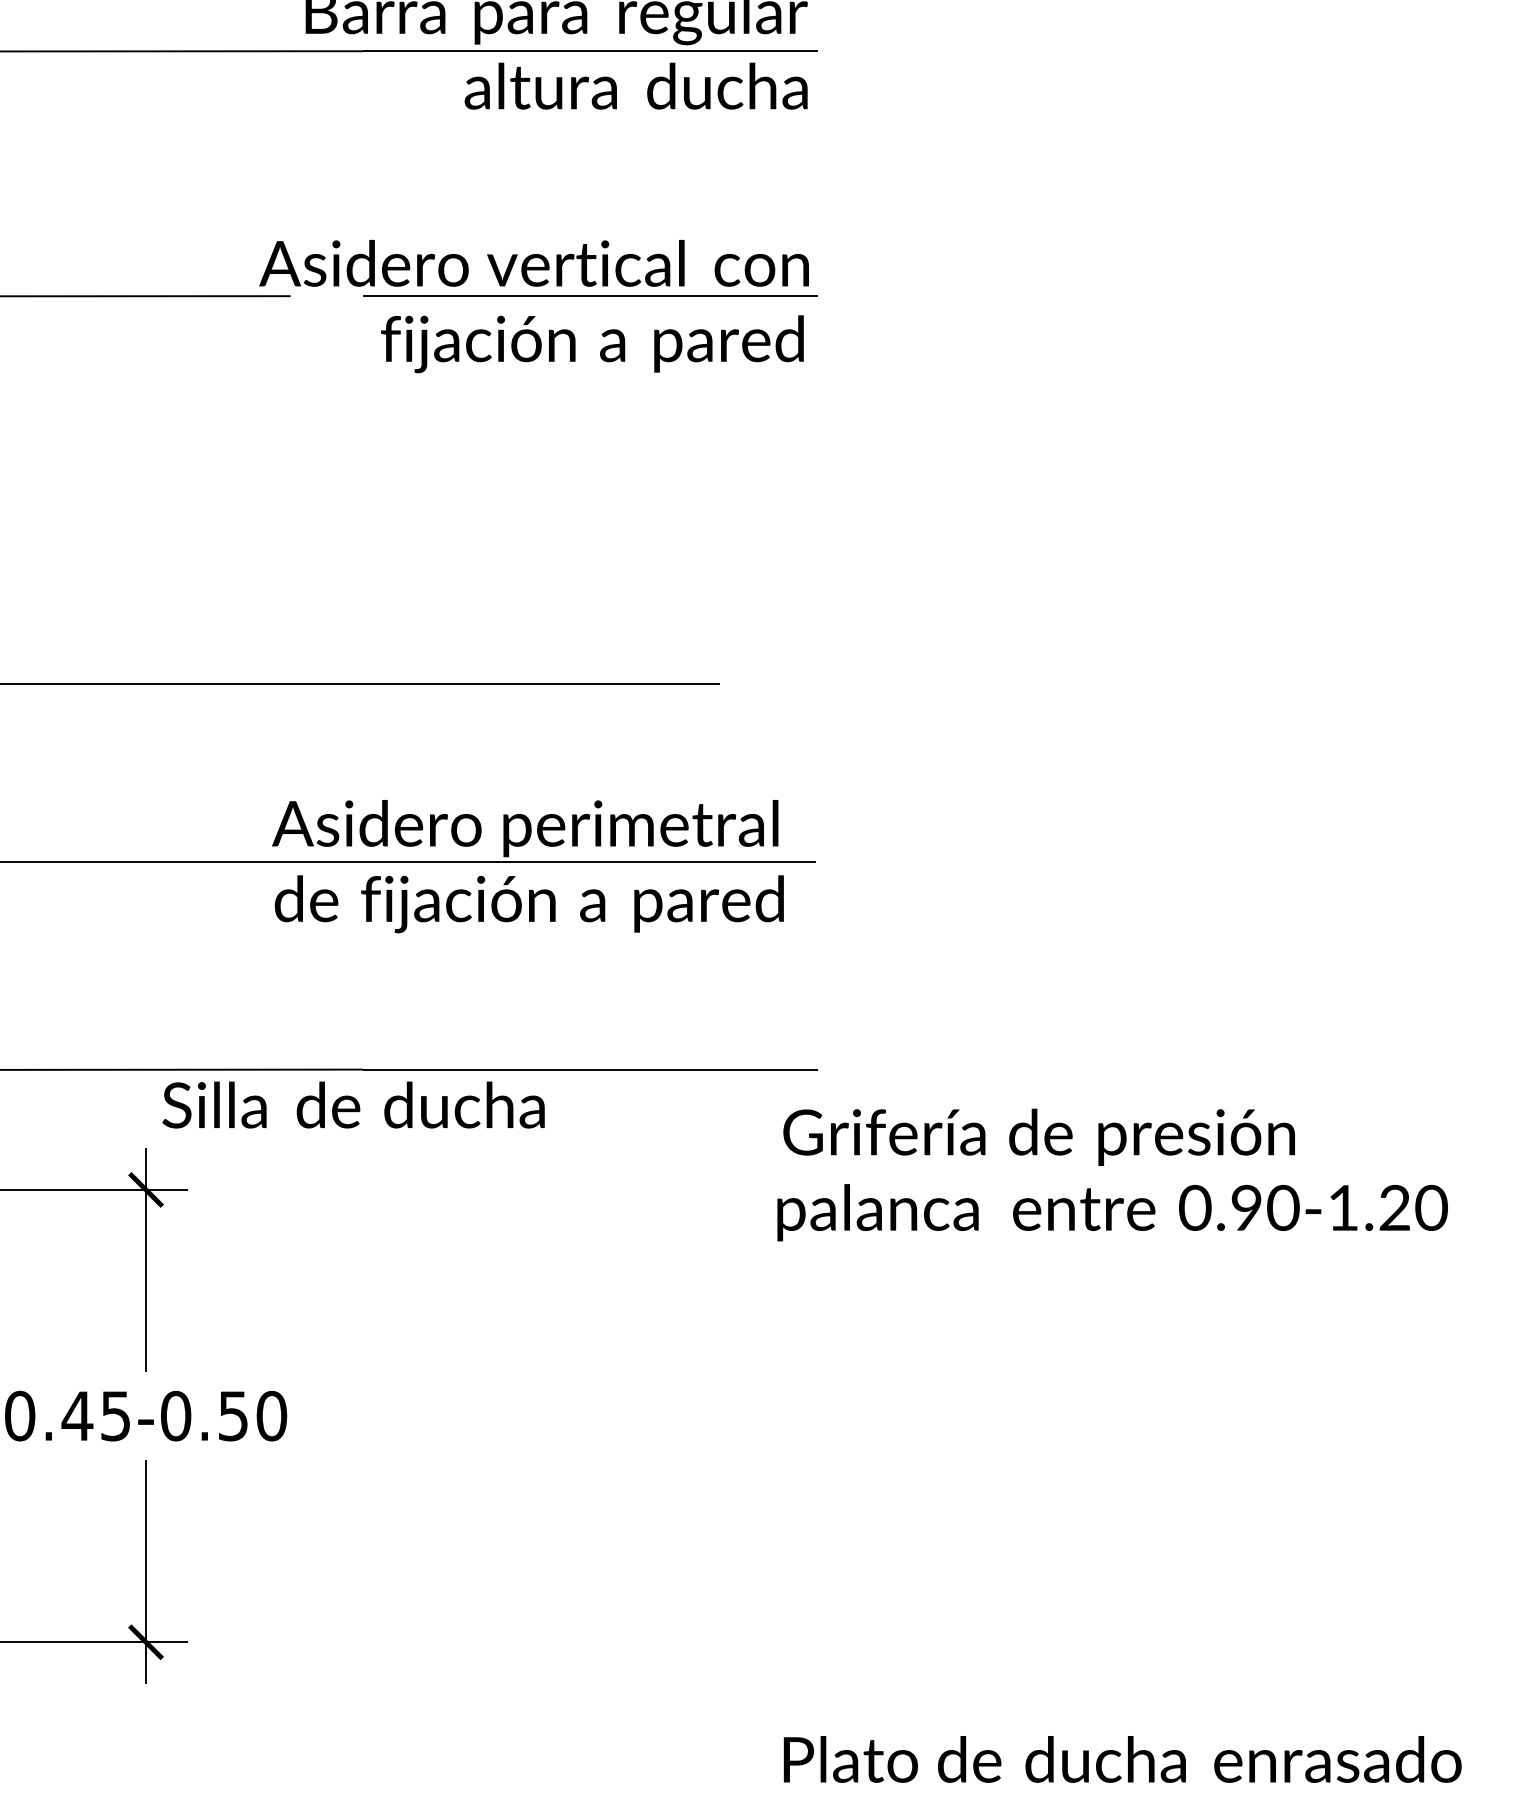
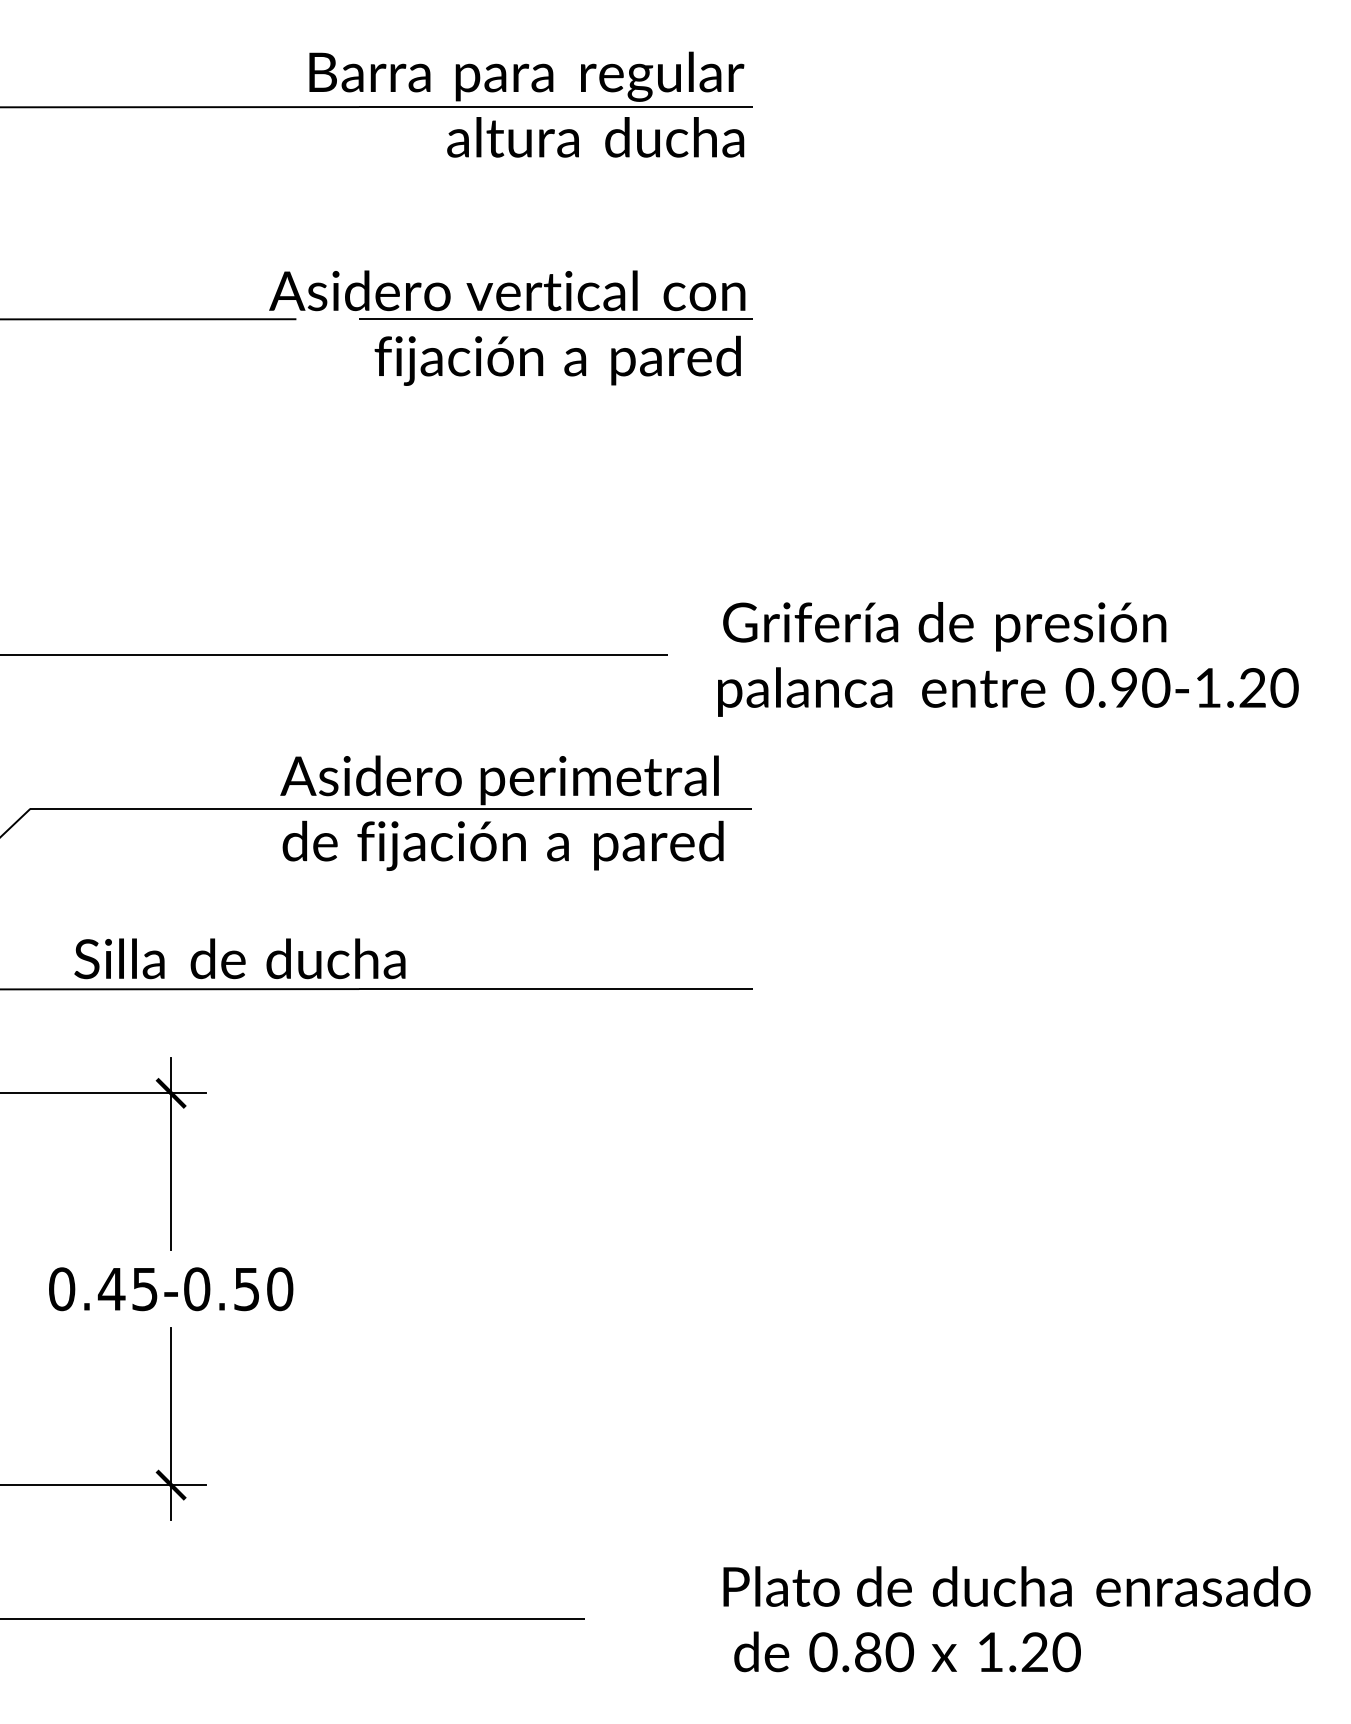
text: (353, 1104) -> (239, 958), moved
text: (1112, 1175) -> (1008, 659), moved

